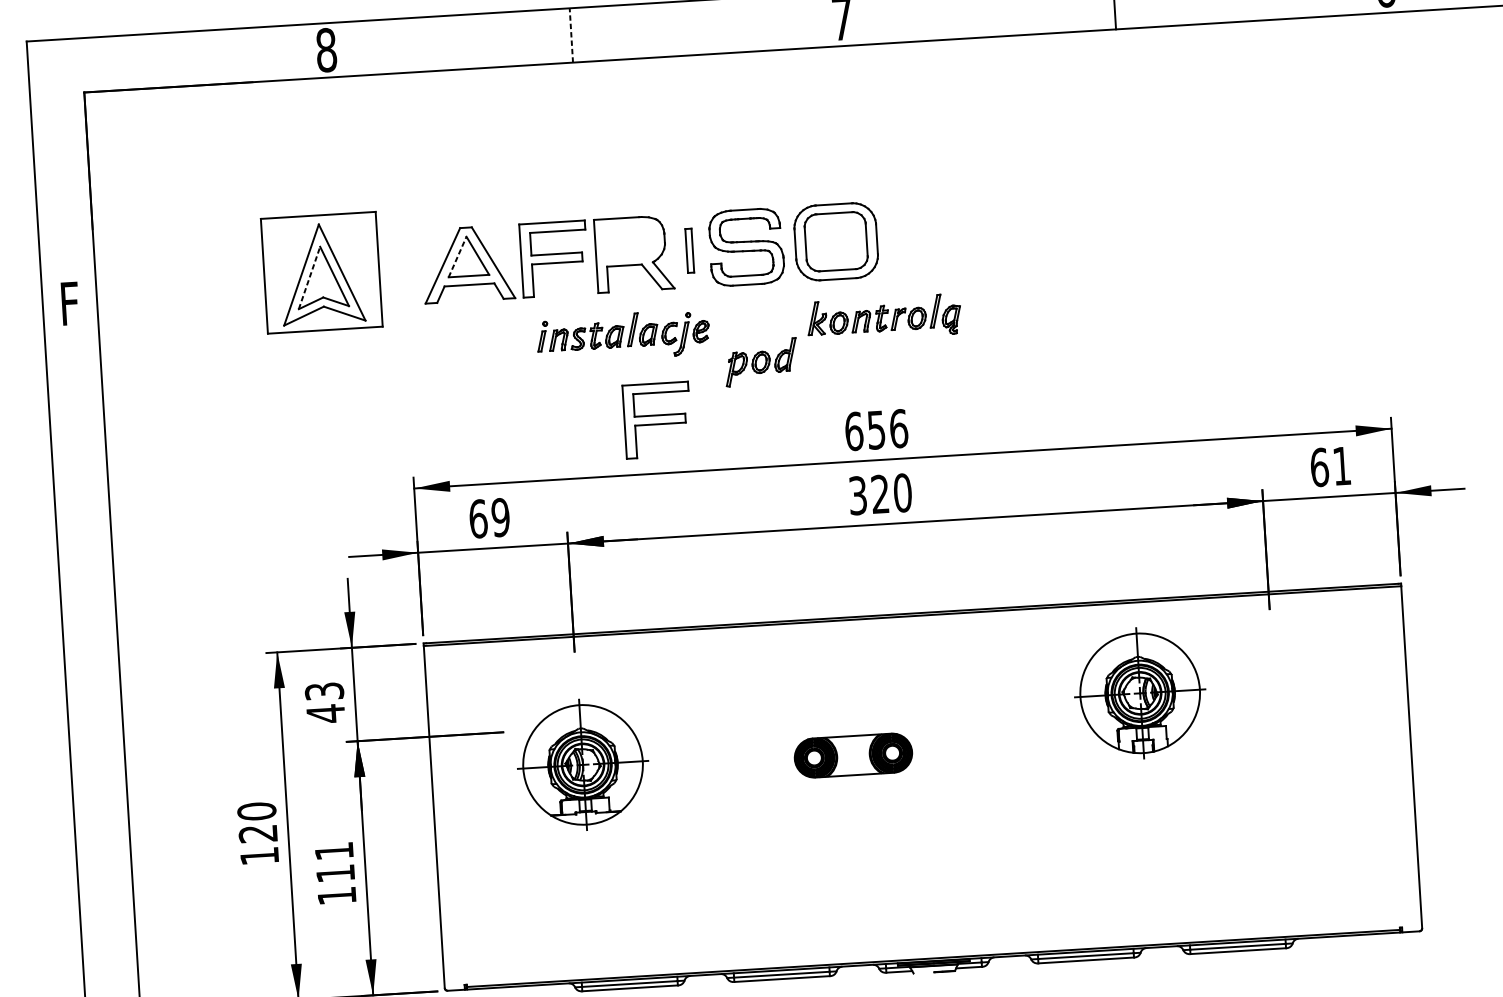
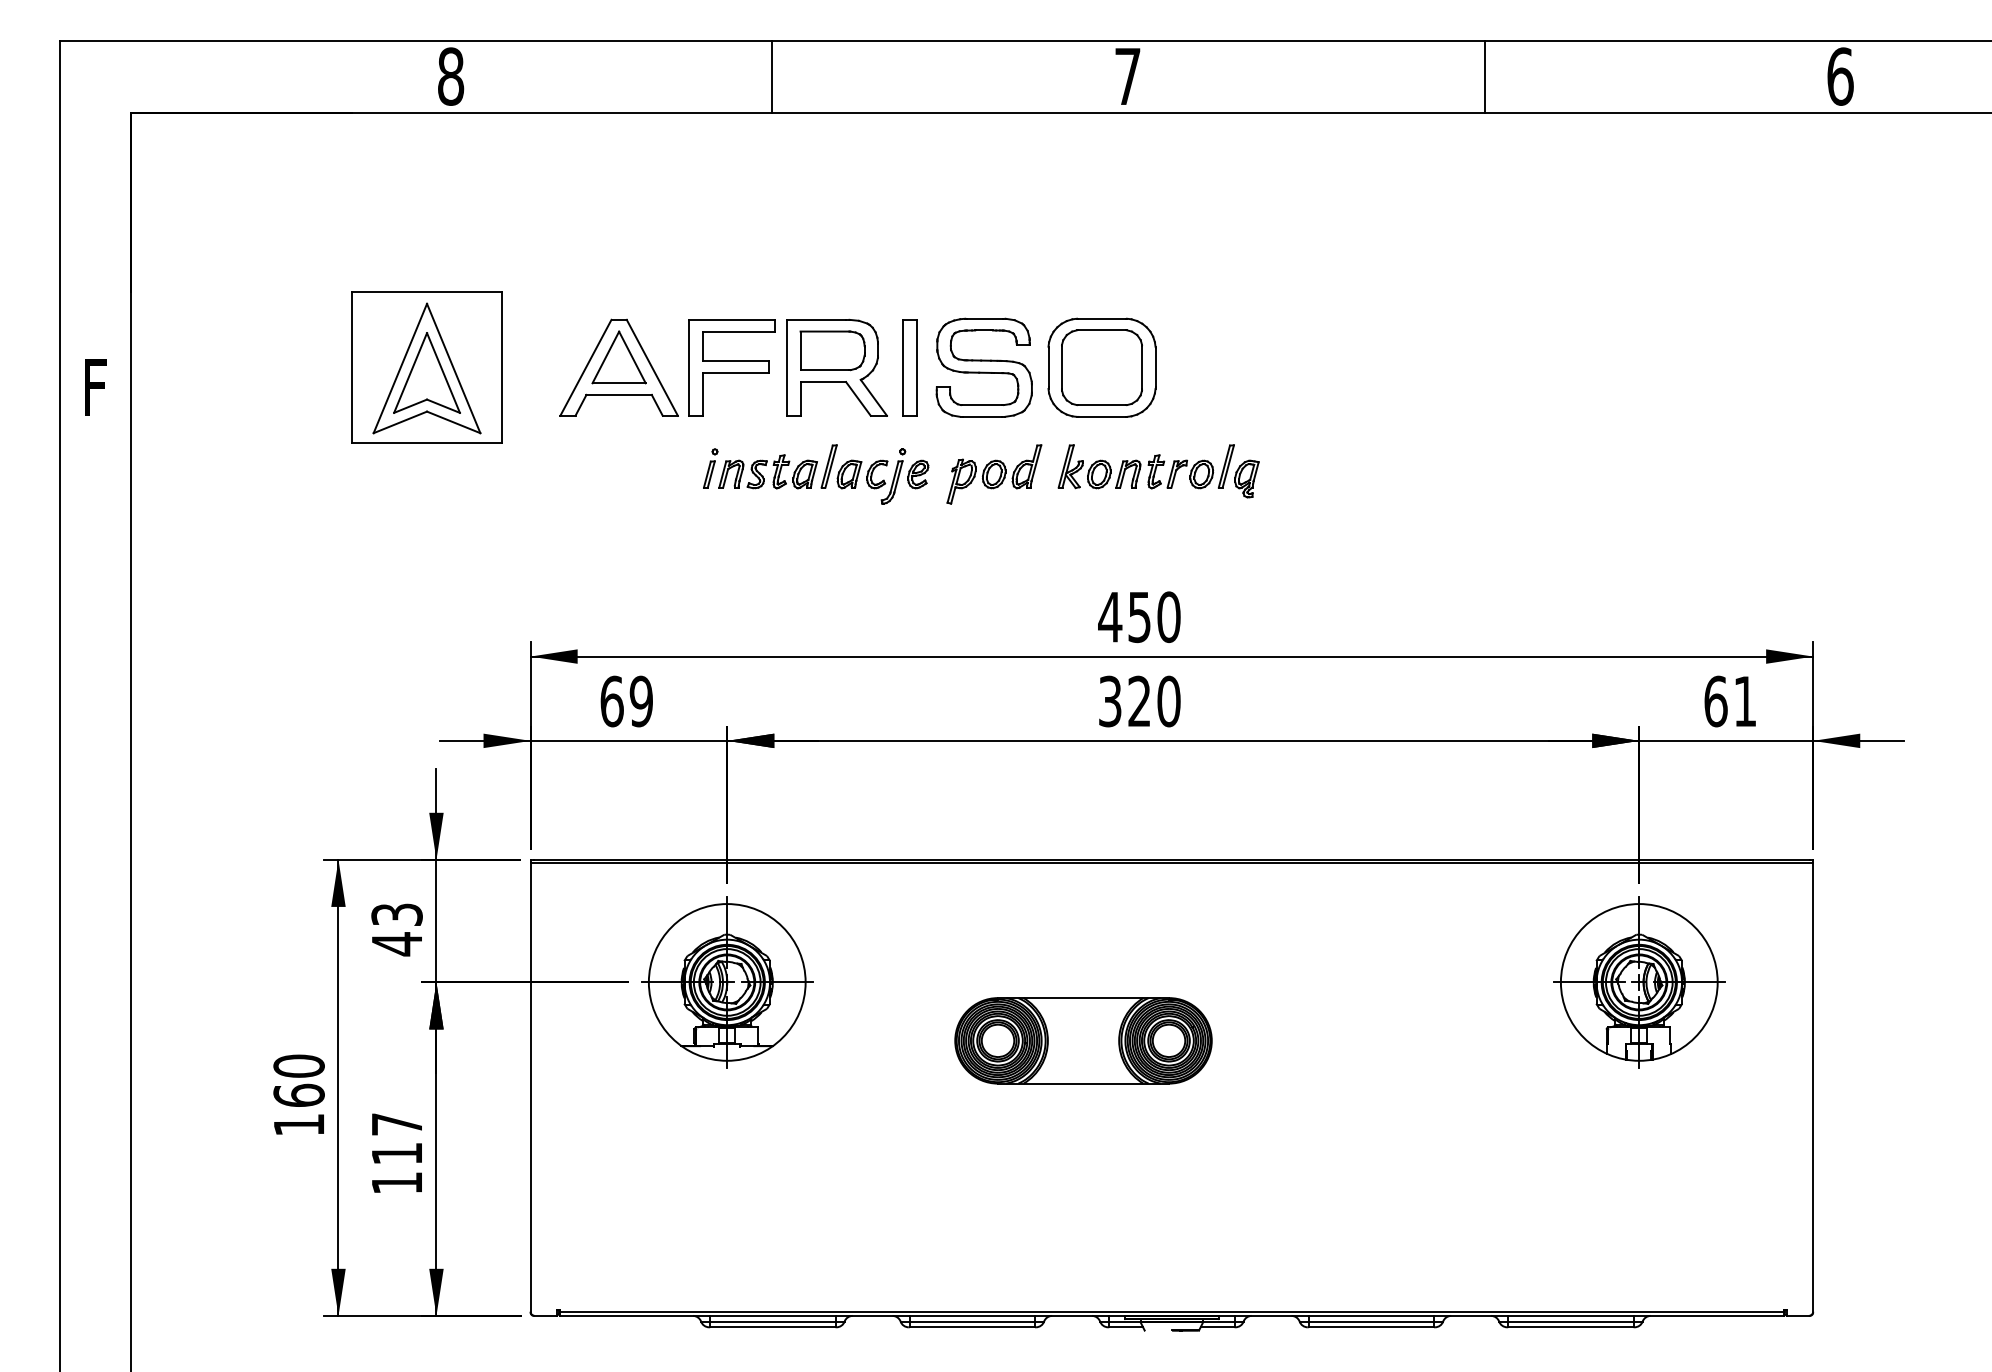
line: (571, 35) -> (772, 76), dashed -> solid
part: (630, 241) -> (832, 350), added
part: (689, 250) -> (909, 367), size x1.67
line: (458, 257) -> (606, 357), dashed -> solid
line: (309, 277) -> (410, 372), dashed -> solid
part: (761, 362) -> (994, 474), moved
part: (657, 420) -> (853, 586), removed
text: (876, 430) -> (1139, 617), 656 -> 450
part: (1140, 693) -> (1639, 982), moved
part: (853, 755) -> (1083, 1040), size x1.67
part: (583, 764) -> (727, 982), moved
text: (257, 833) -> (298, 1094), 120 -> 160
text: (333, 851) -> (396, 1124), 111 -> 117

